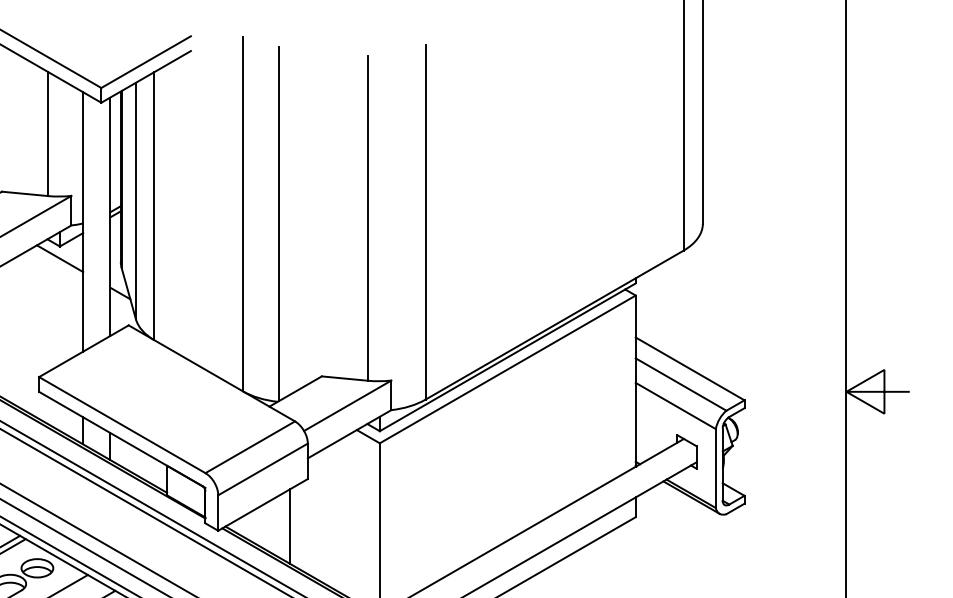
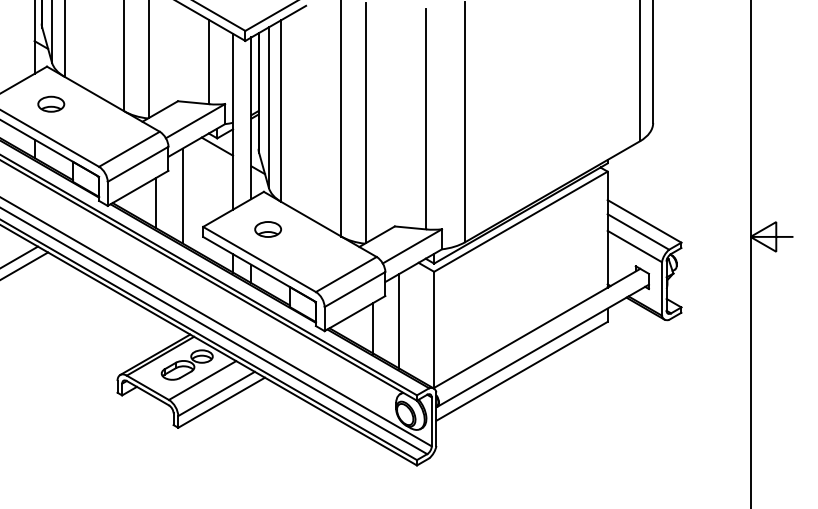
line: (8, 330) -> (182, 195), added
part: (133, 380) -> (267, 229), added
line: (328, 515) -> (399, 320), added

